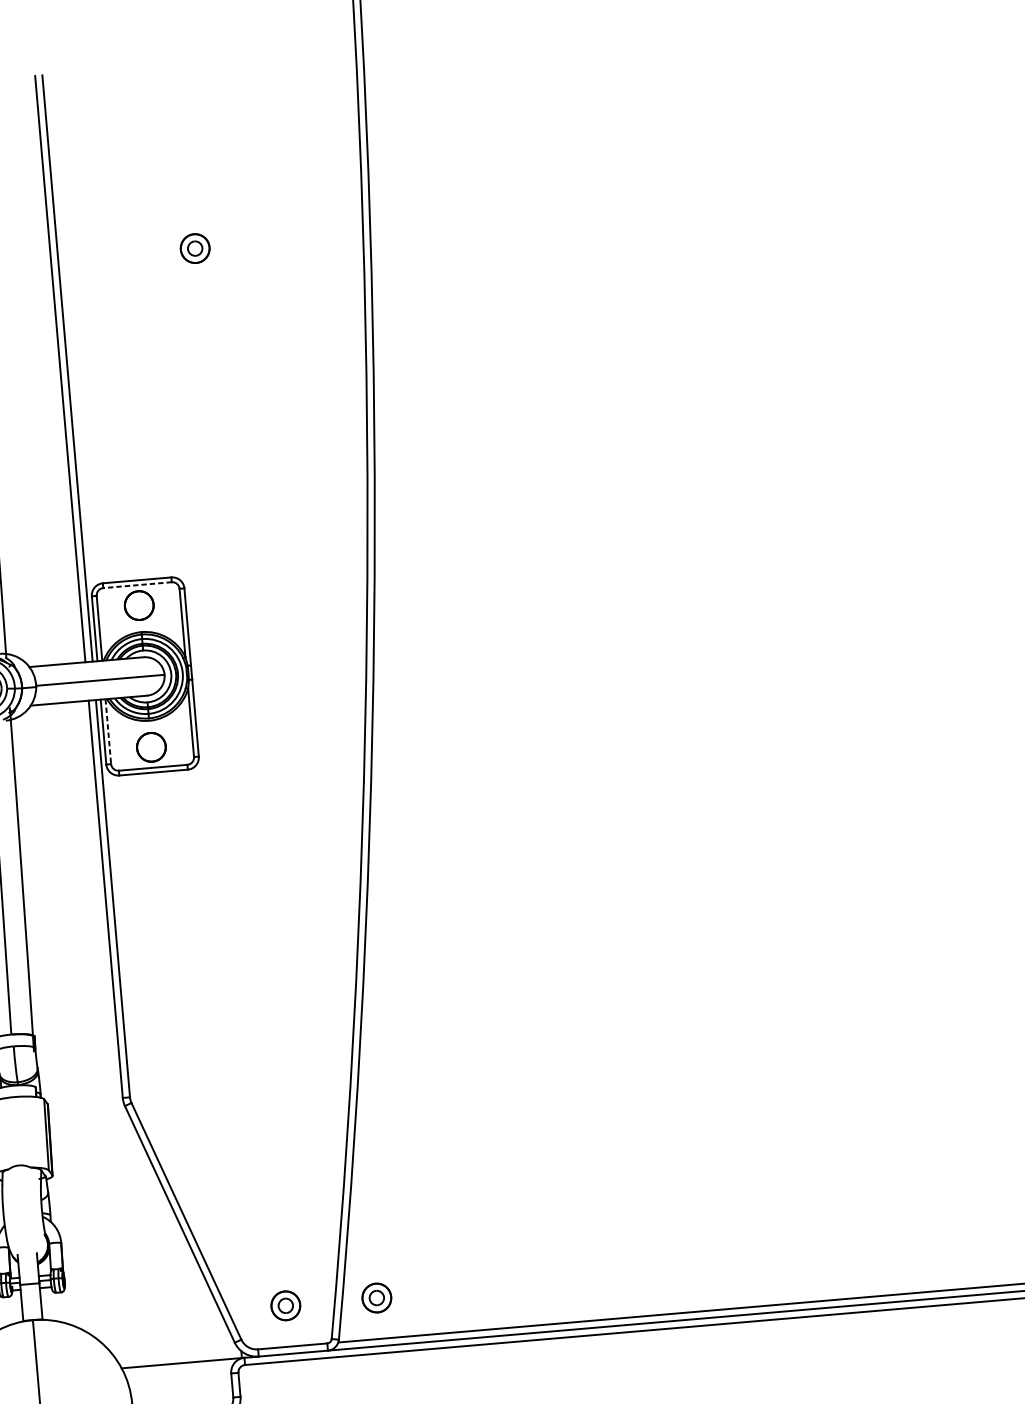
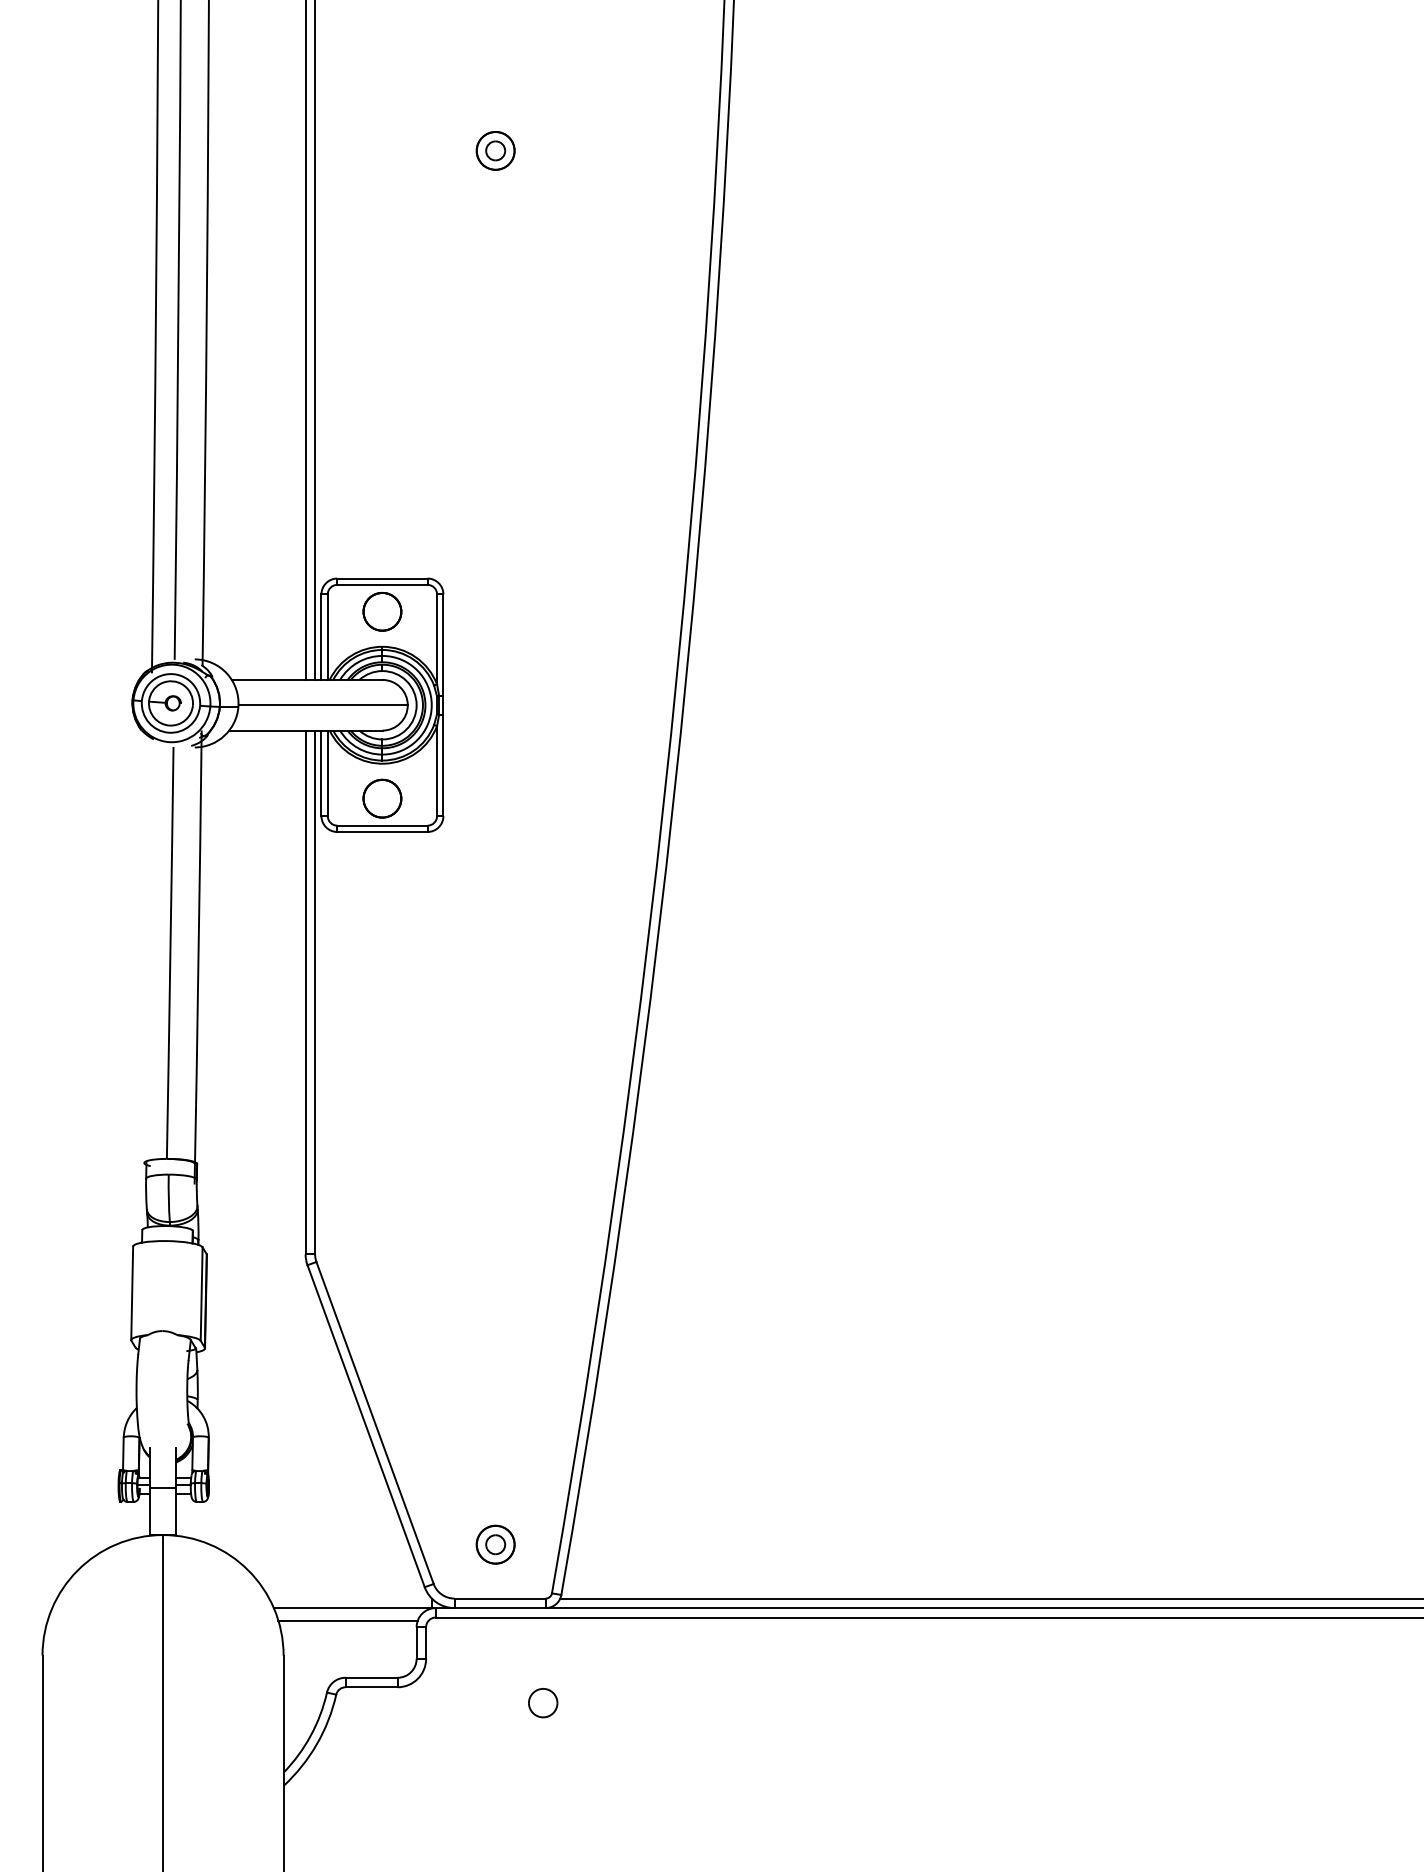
line: (136, 584) -> (381, 584), dashed -> solid
line: (108, 731) -> (327, 773), dashed -> solid
part: (376, 1297) -> (615, 1544), removed
line: (178, 1372) -> (347, 1620), added

